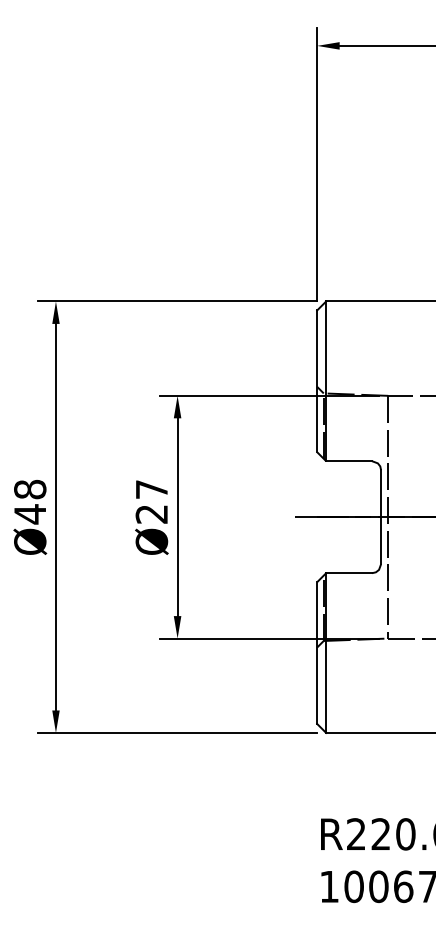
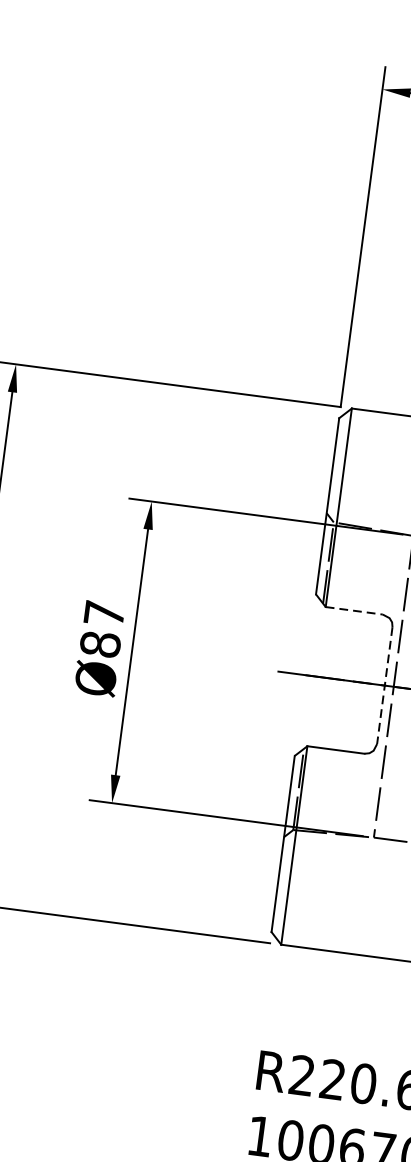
line: (349, 461) -> (354, 611), solid -> dashed
text: (151, 513) -> (100, 643), Ø27 -> Ø87
line: (381, 517) -> (385, 686), solid -> dashed

